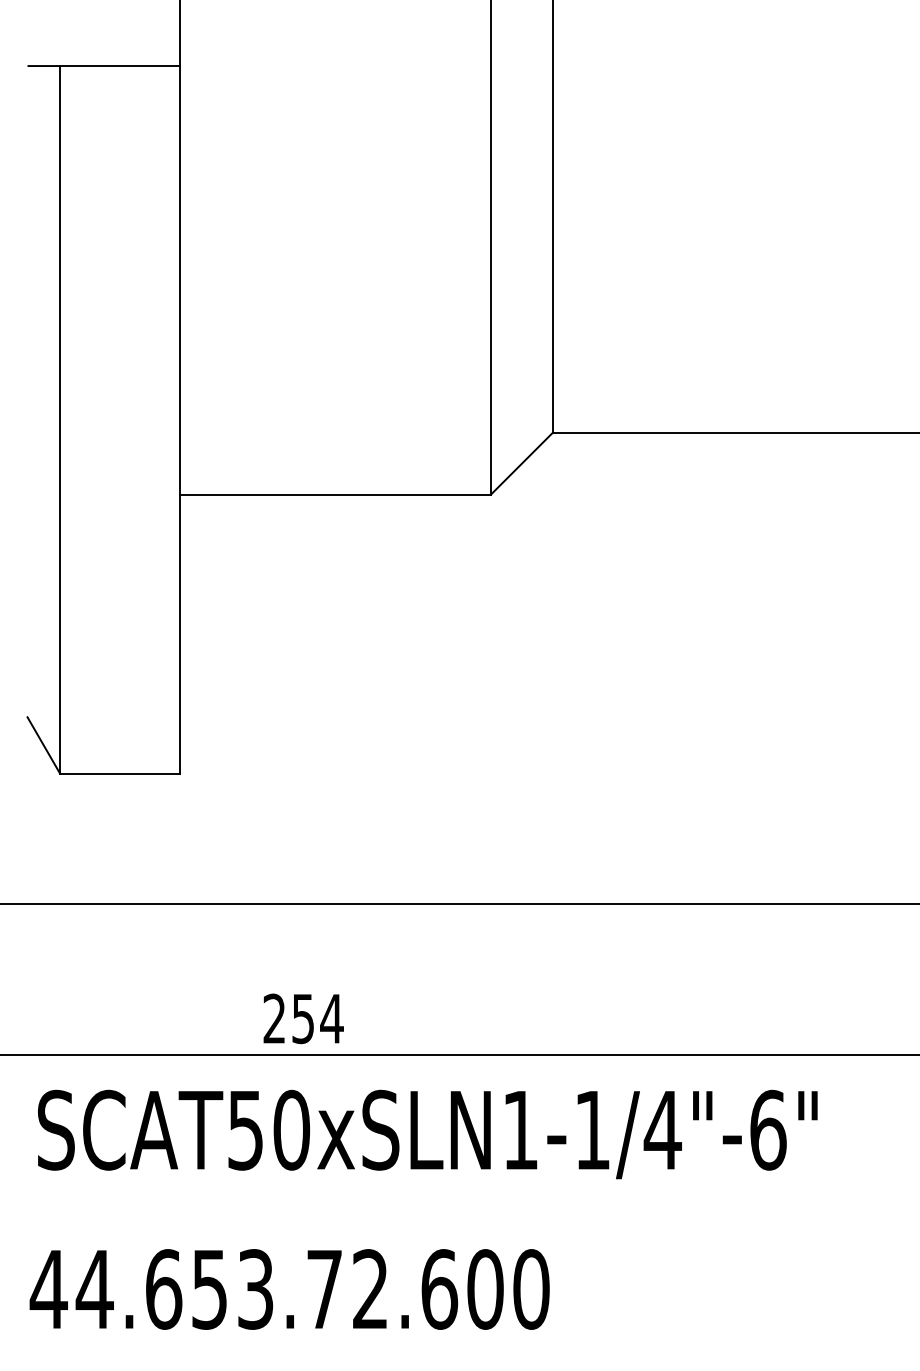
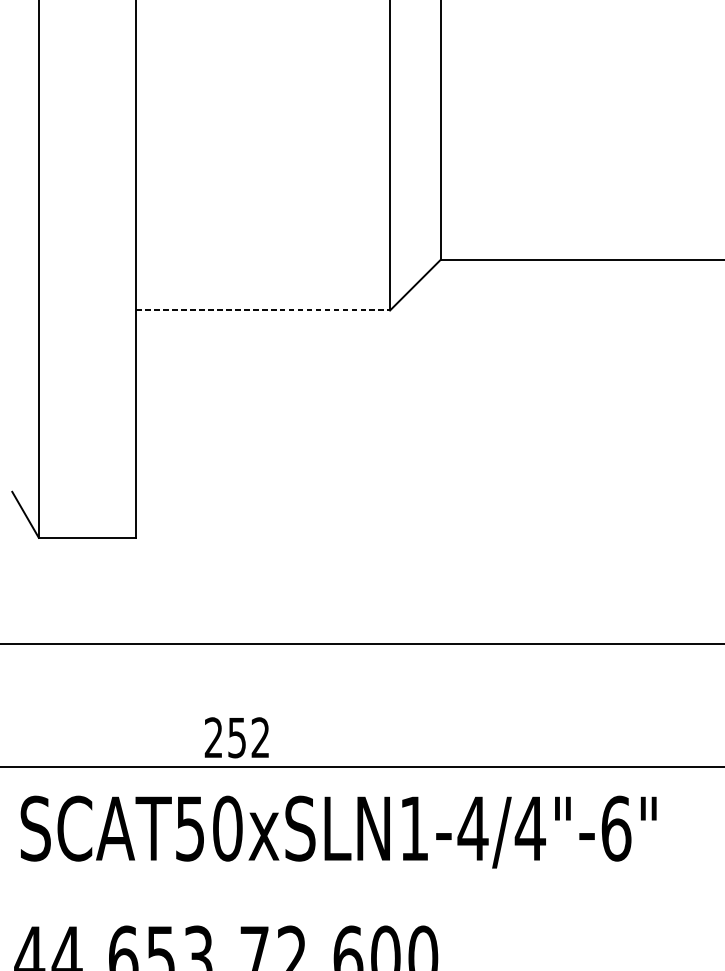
line: (335, 494) -> (263, 310), solid -> dashed
text: (331, 1018) -> (260, 737), 254 -> 252
text: (592, 1130) -> (473, 828), SCAT50xSLN1-1/4"-6" -> SCAT50xSLN1-4/4"-6"

